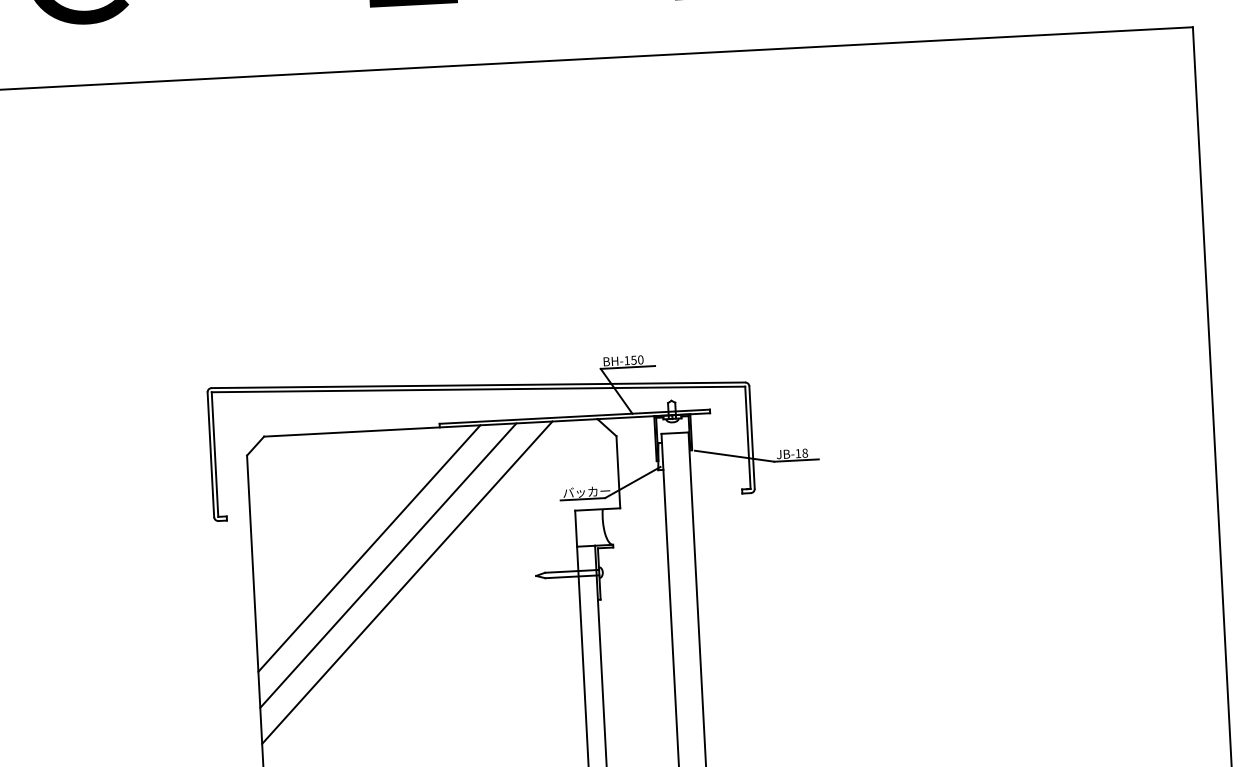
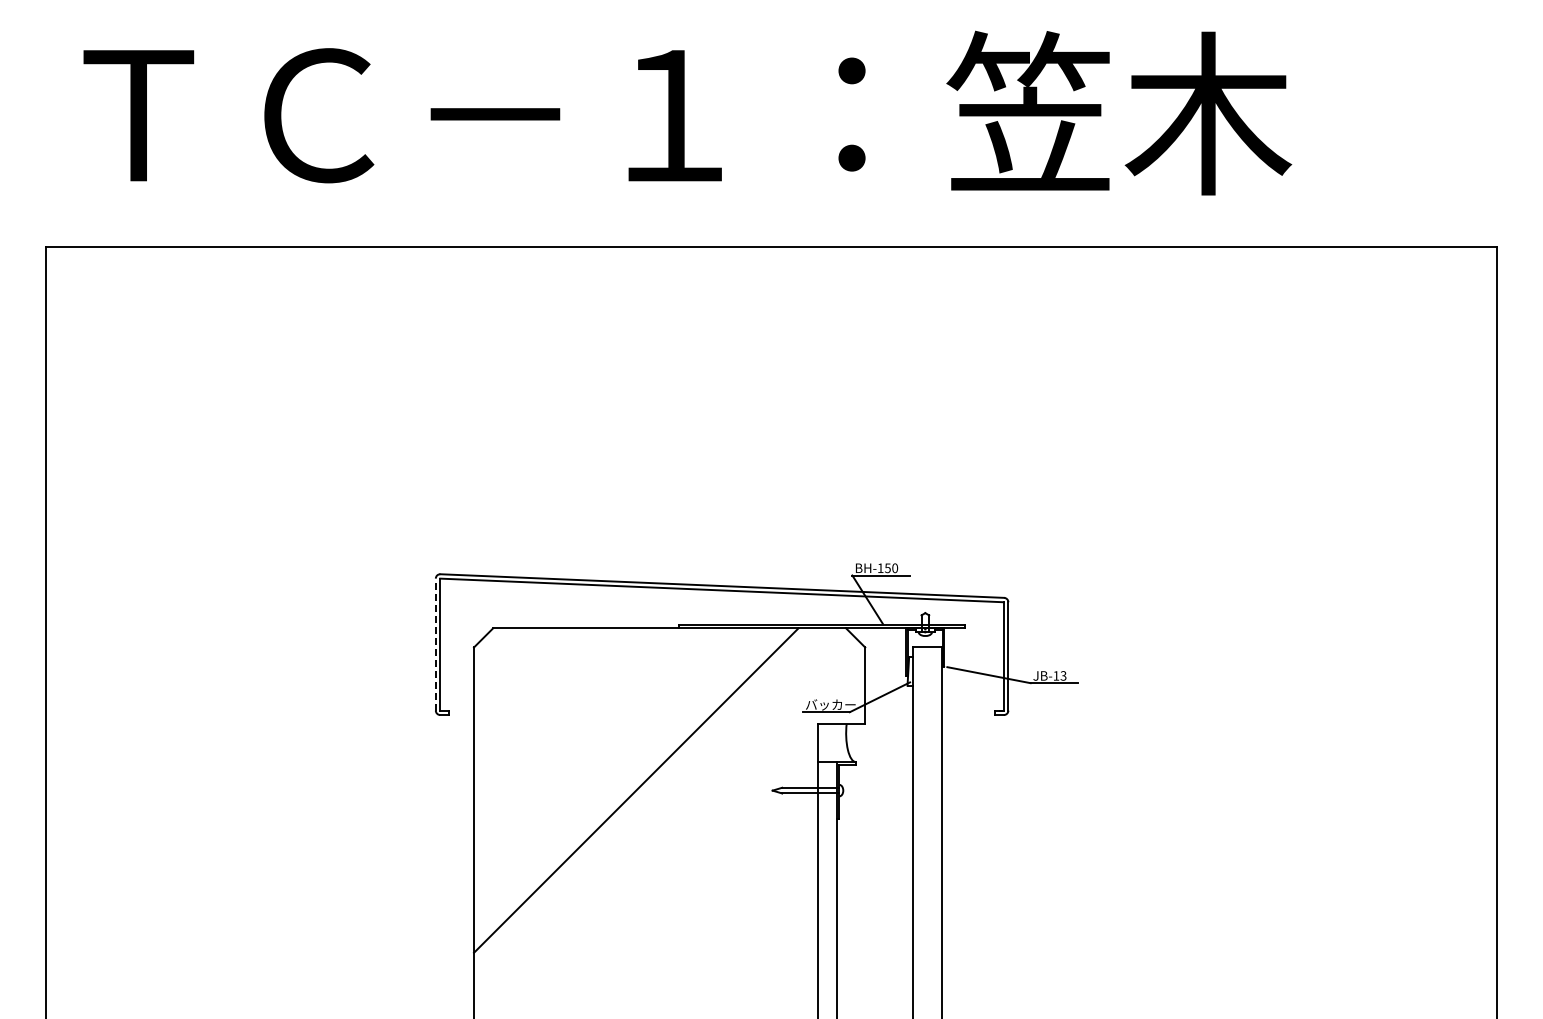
text: (805, 452) -> (1063, 675), JB-18 -> JB-13
line: (210, 454) -> (435, 644), solid -> dashed
line: (369, 548) -> (598, 752), removed
line: (388, 565) -> (617, 771), removed

